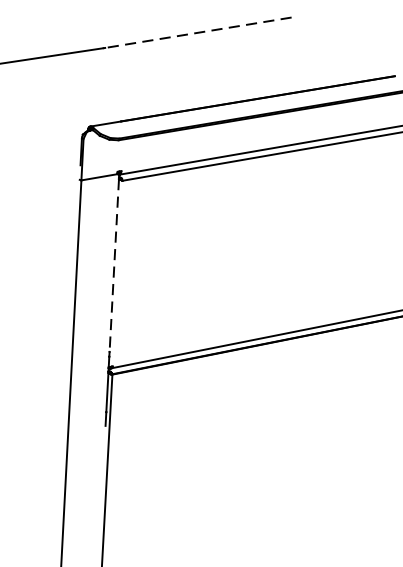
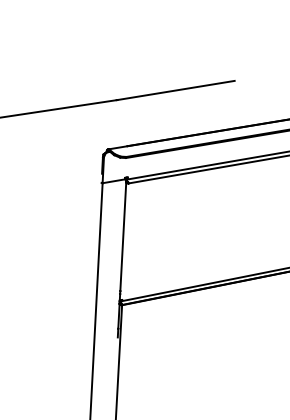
line: (197, 32) -> (175, 90), dashed -> solid
line: (114, 266) -> (123, 237), dashed -> solid

